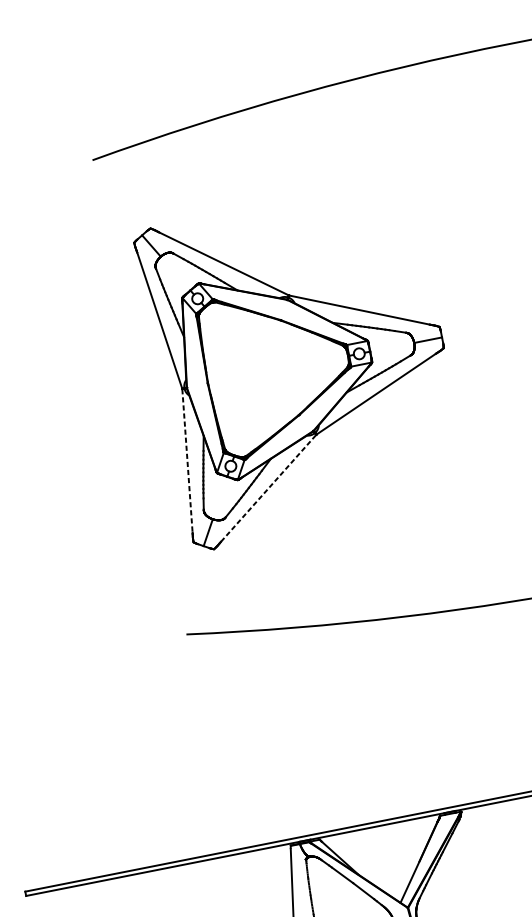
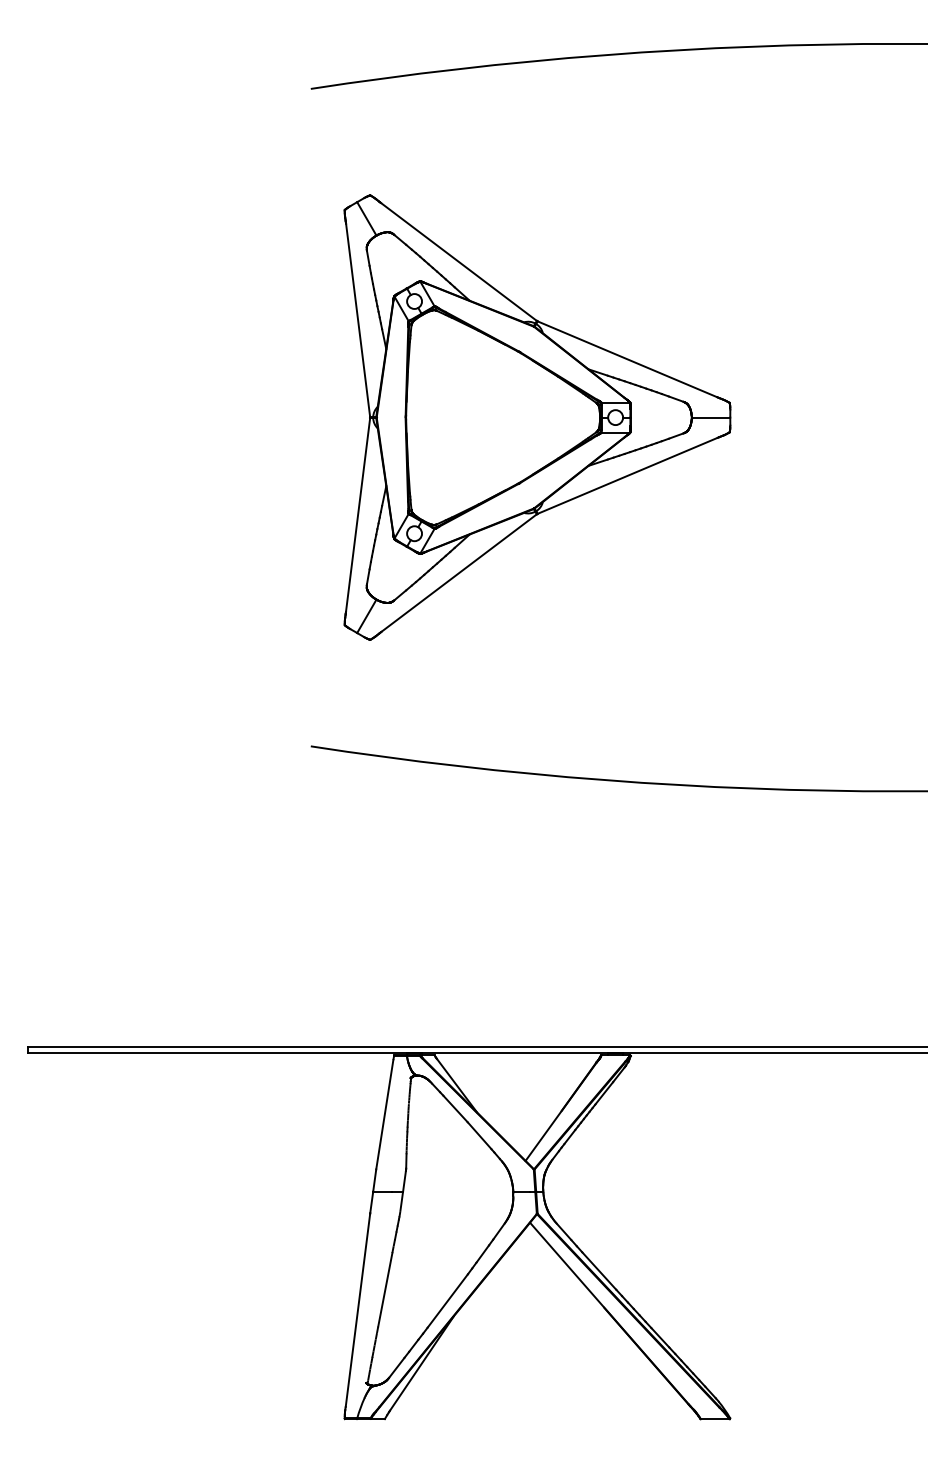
line: (187, 462) -> (357, 516), dashed -> solid
line: (268, 487) -> (459, 572), dashed -> solid

